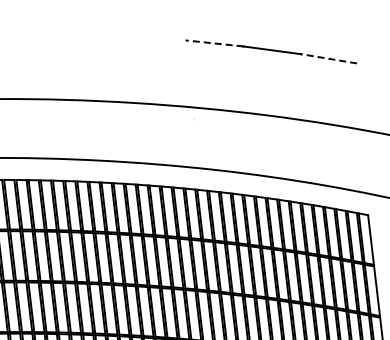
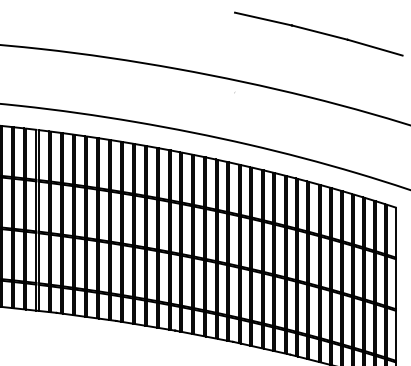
line: (213, 42) -> (262, 18), dashed -> solid
line: (328, 58) -> (374, 47), dashed -> solid

